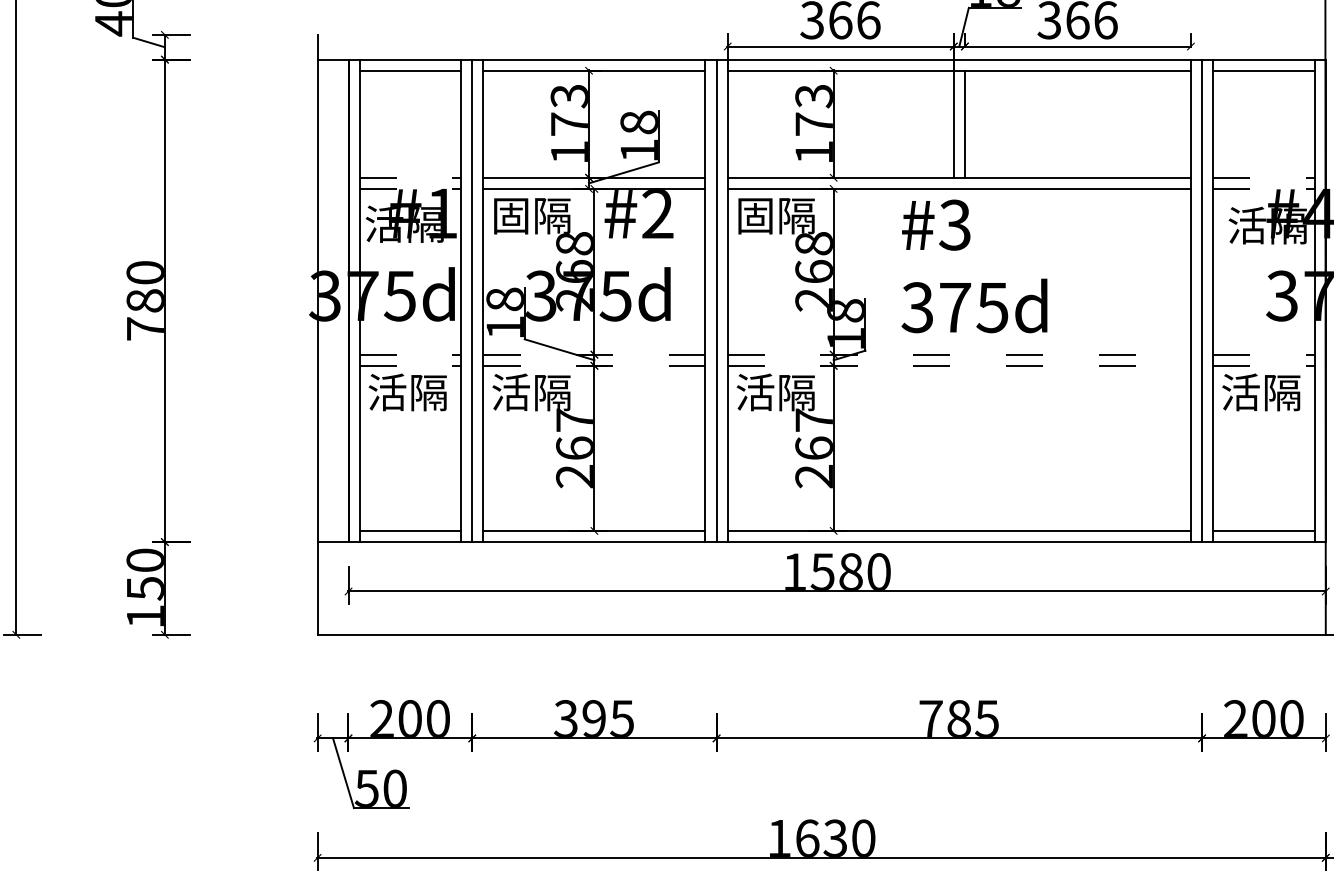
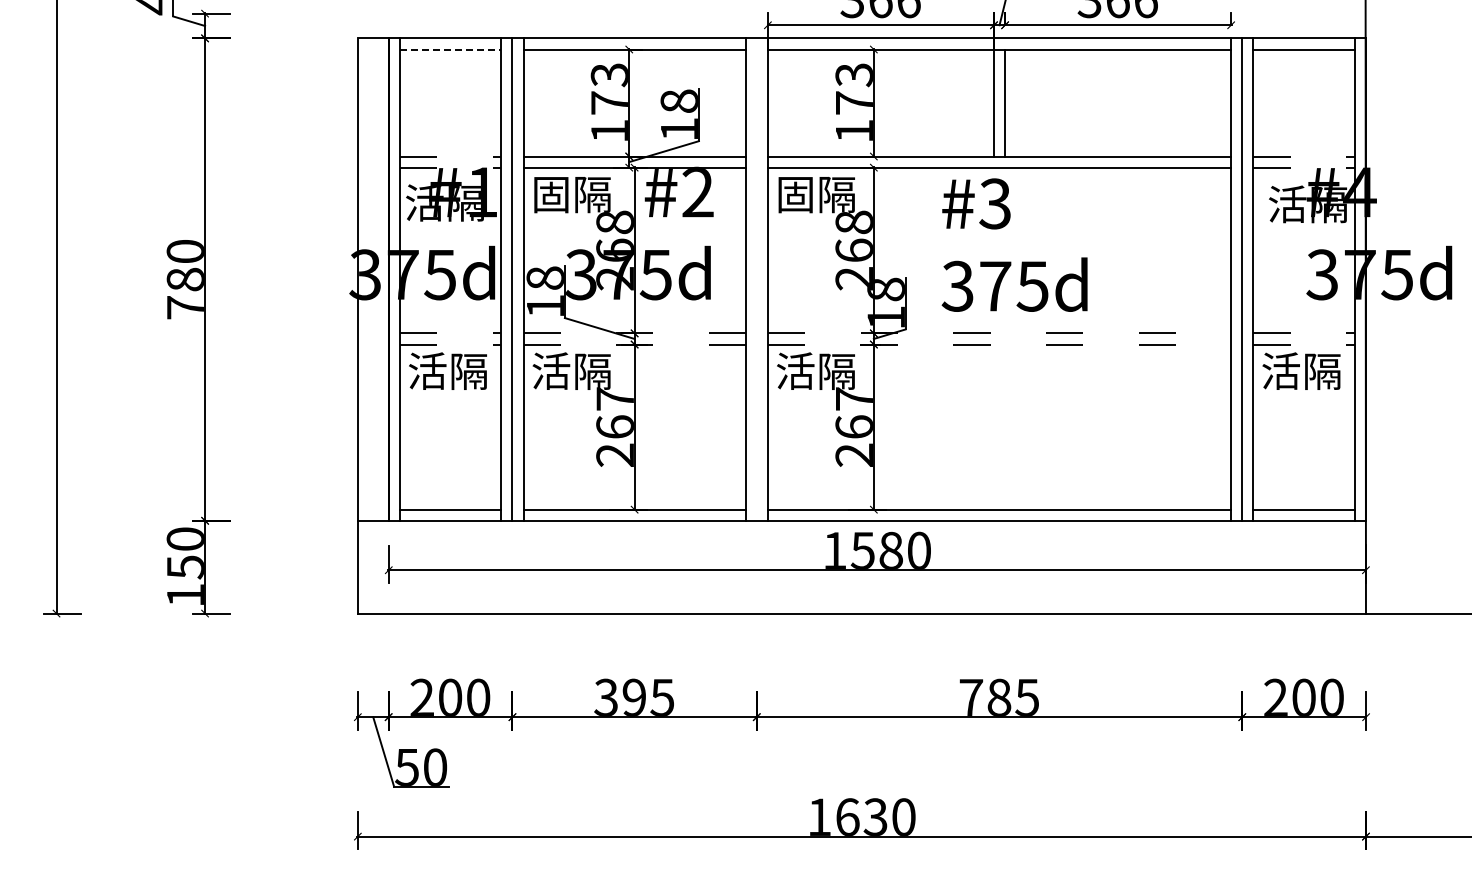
line: (317, 46) -> (357, 25), removed
line: (410, 70) -> (450, 49), solid -> dashed
line: (716, 300) -> (756, 279), removed

